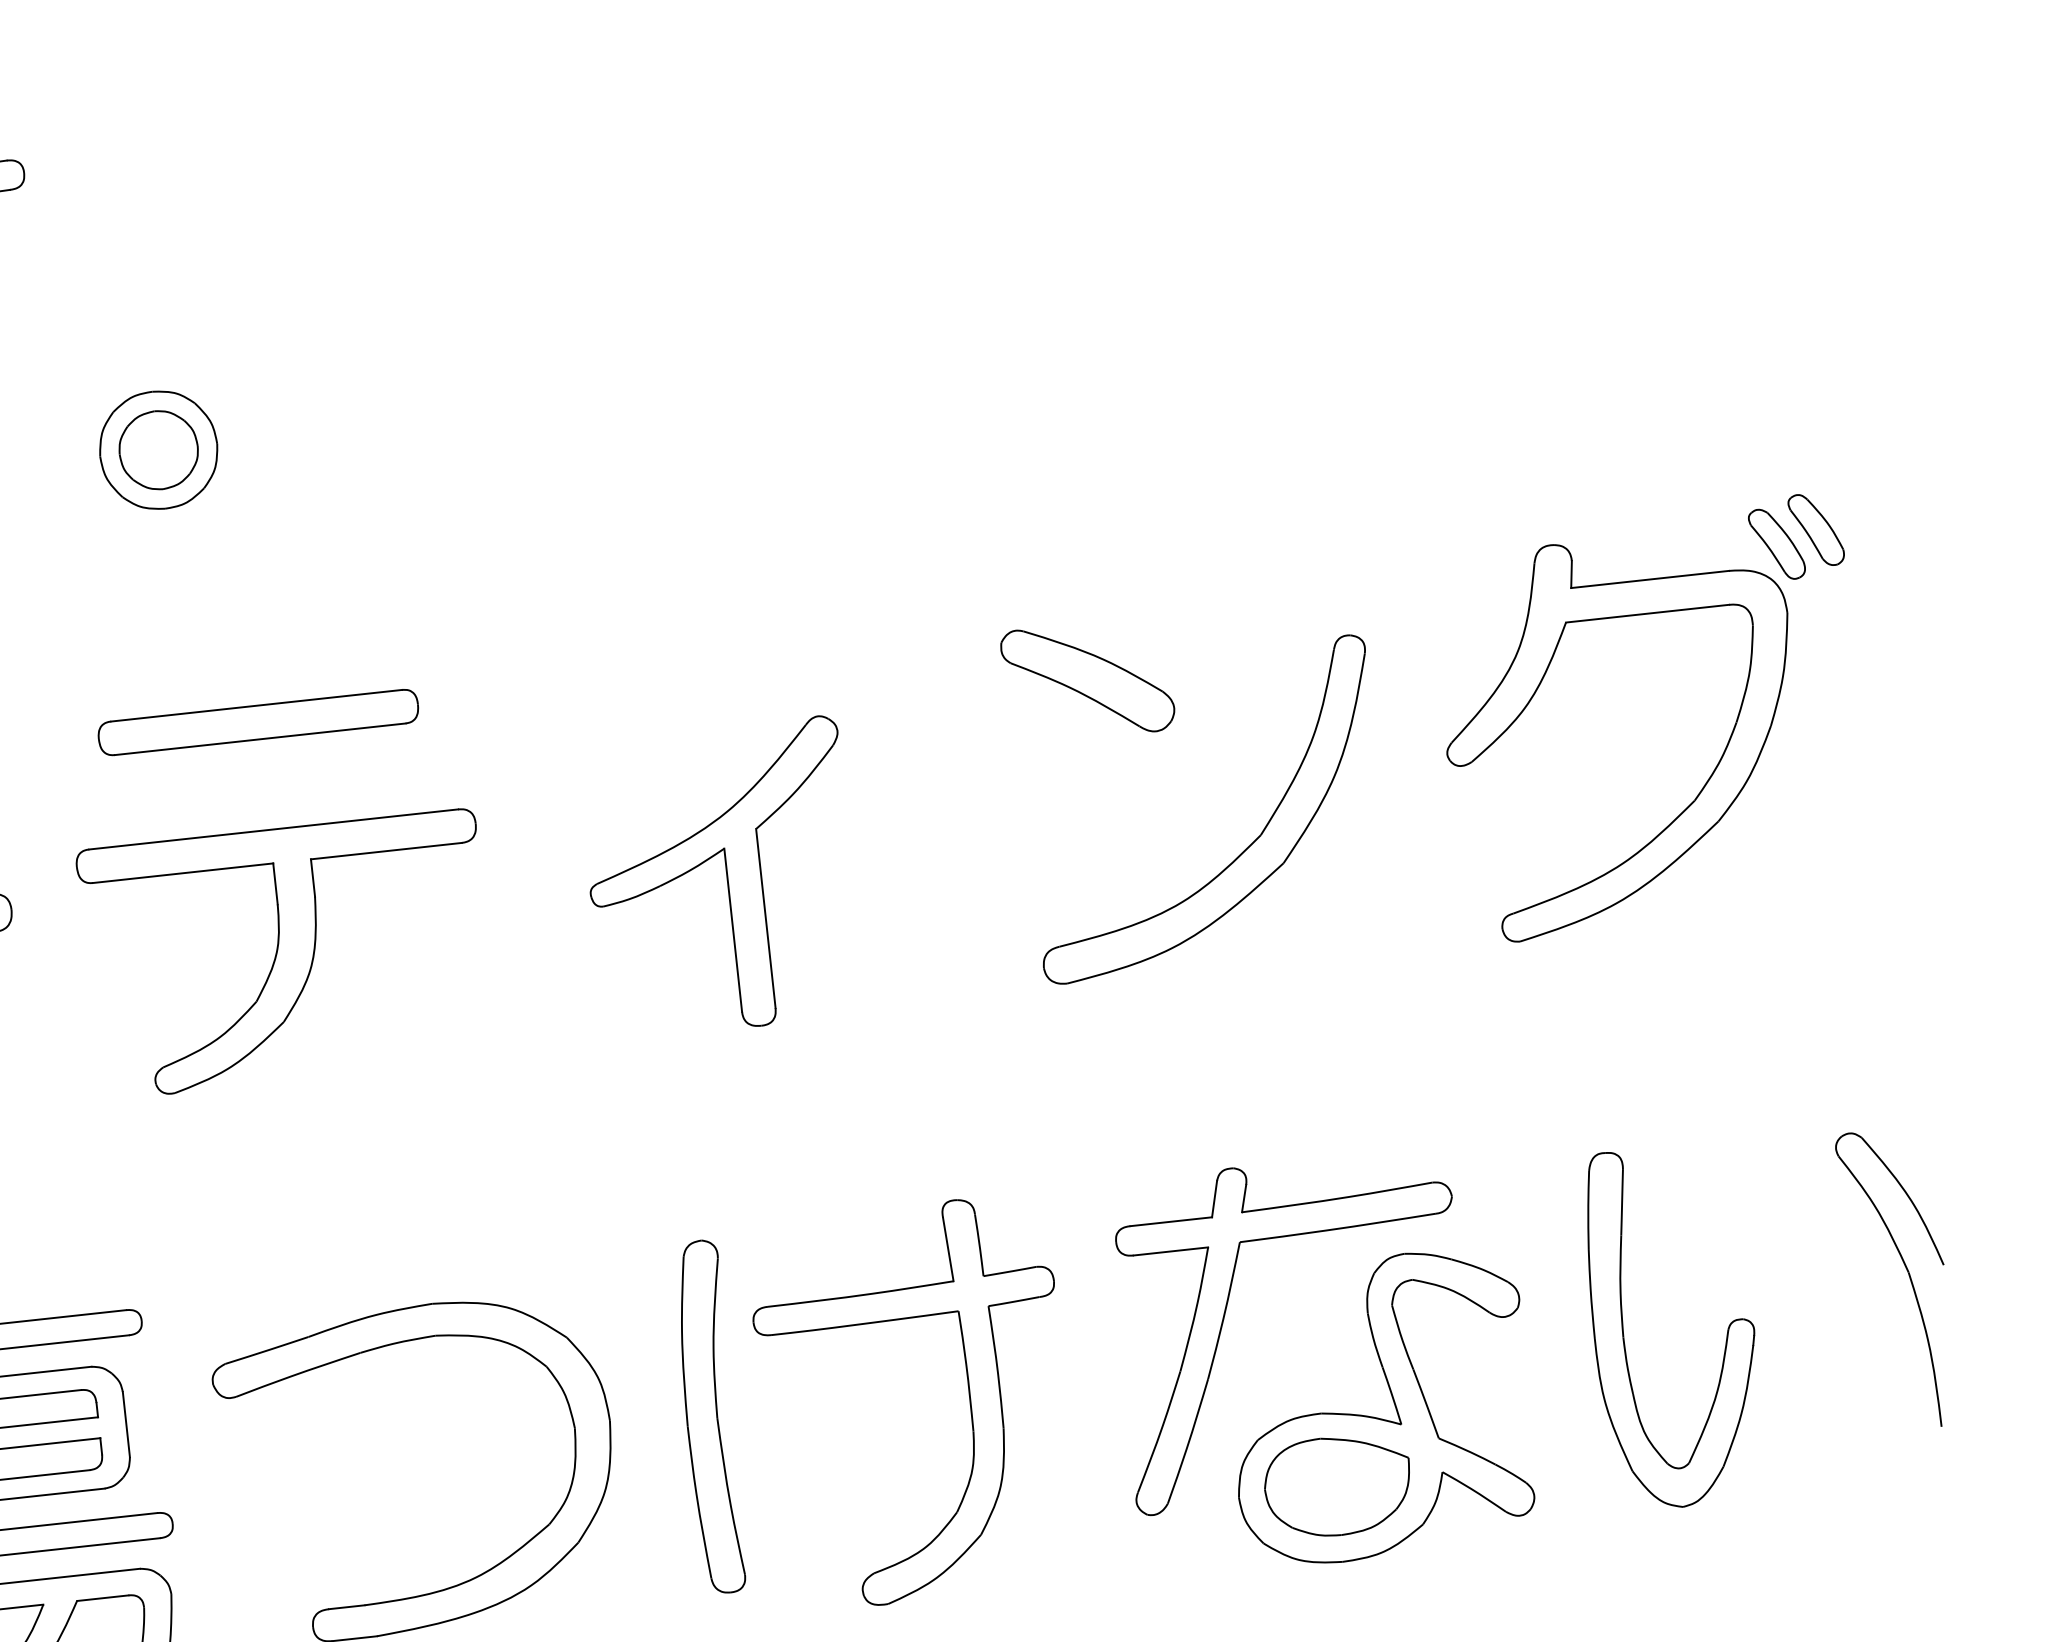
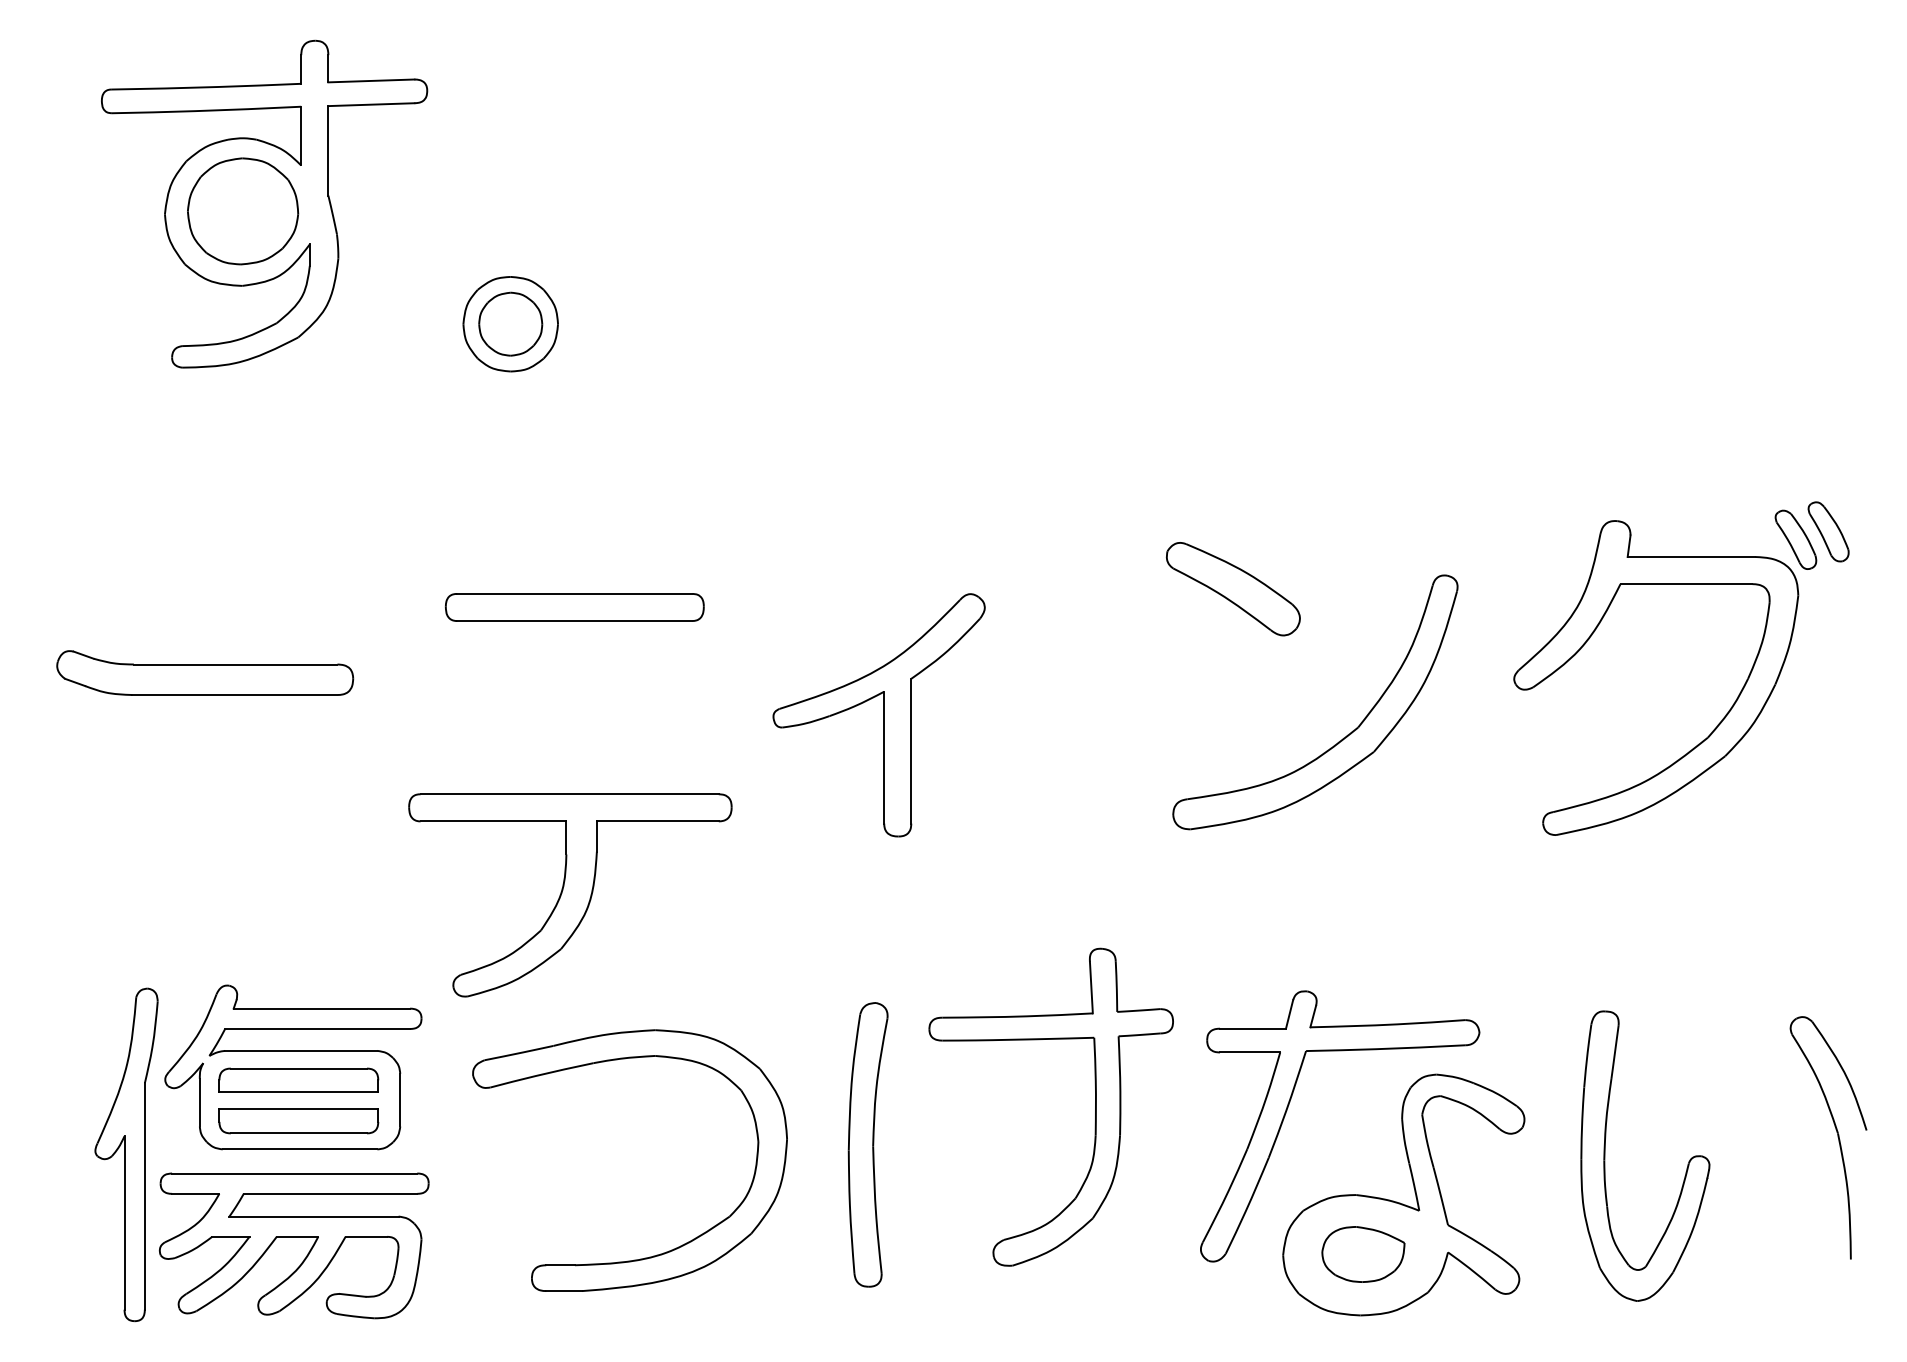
part: (258, 722) -> (574, 607), moved
part: (720, 878) -> (878, 715), moved
part: (288, 954) -> (570, 895), moved
part: (969, 1396) -> (1095, 1106), moved
part: (1338, 1486) -> (1363, 1254), size x0.7

